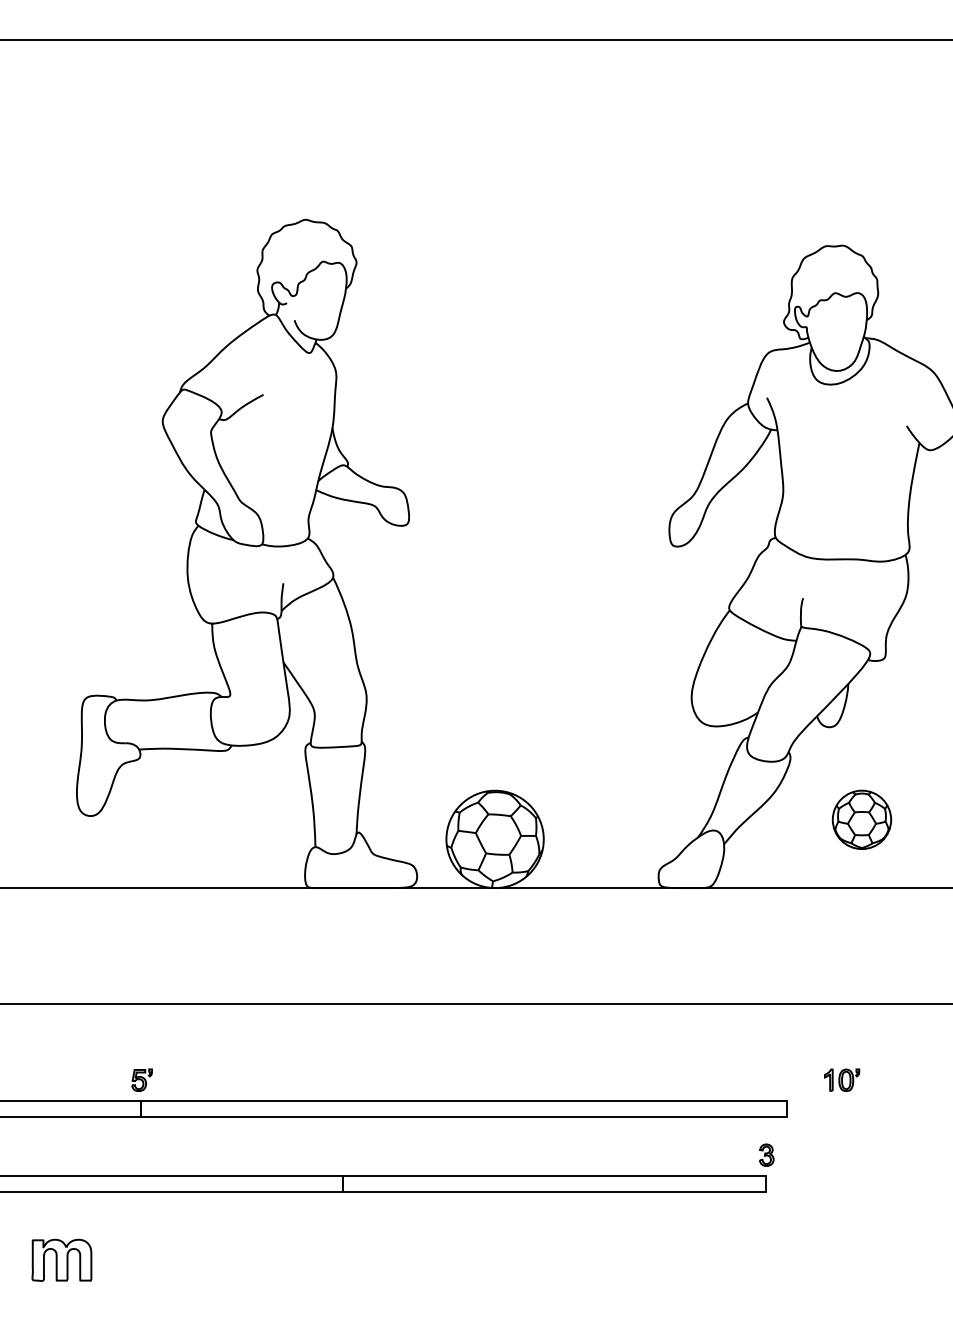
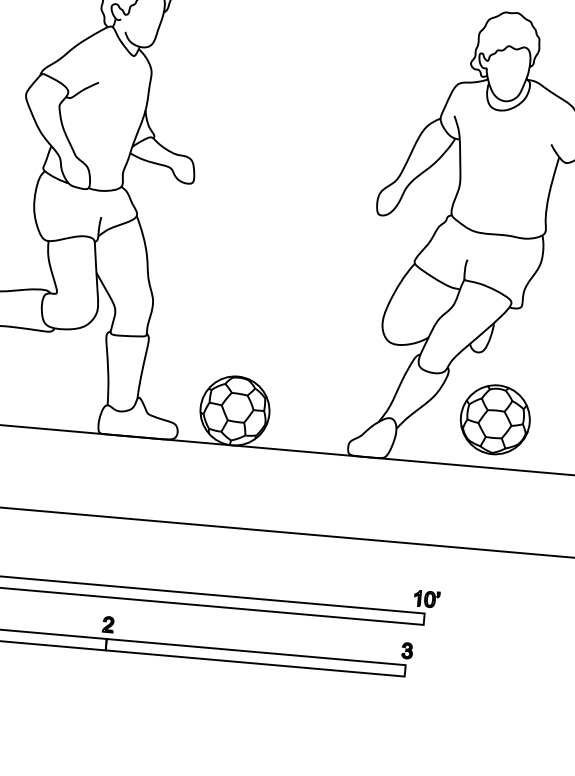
part: (861, 819) -> (495, 419), size x1.67
part: (842, 1079) -> (427, 598), moved
part: (343, 1154) -> (108, 624), added

